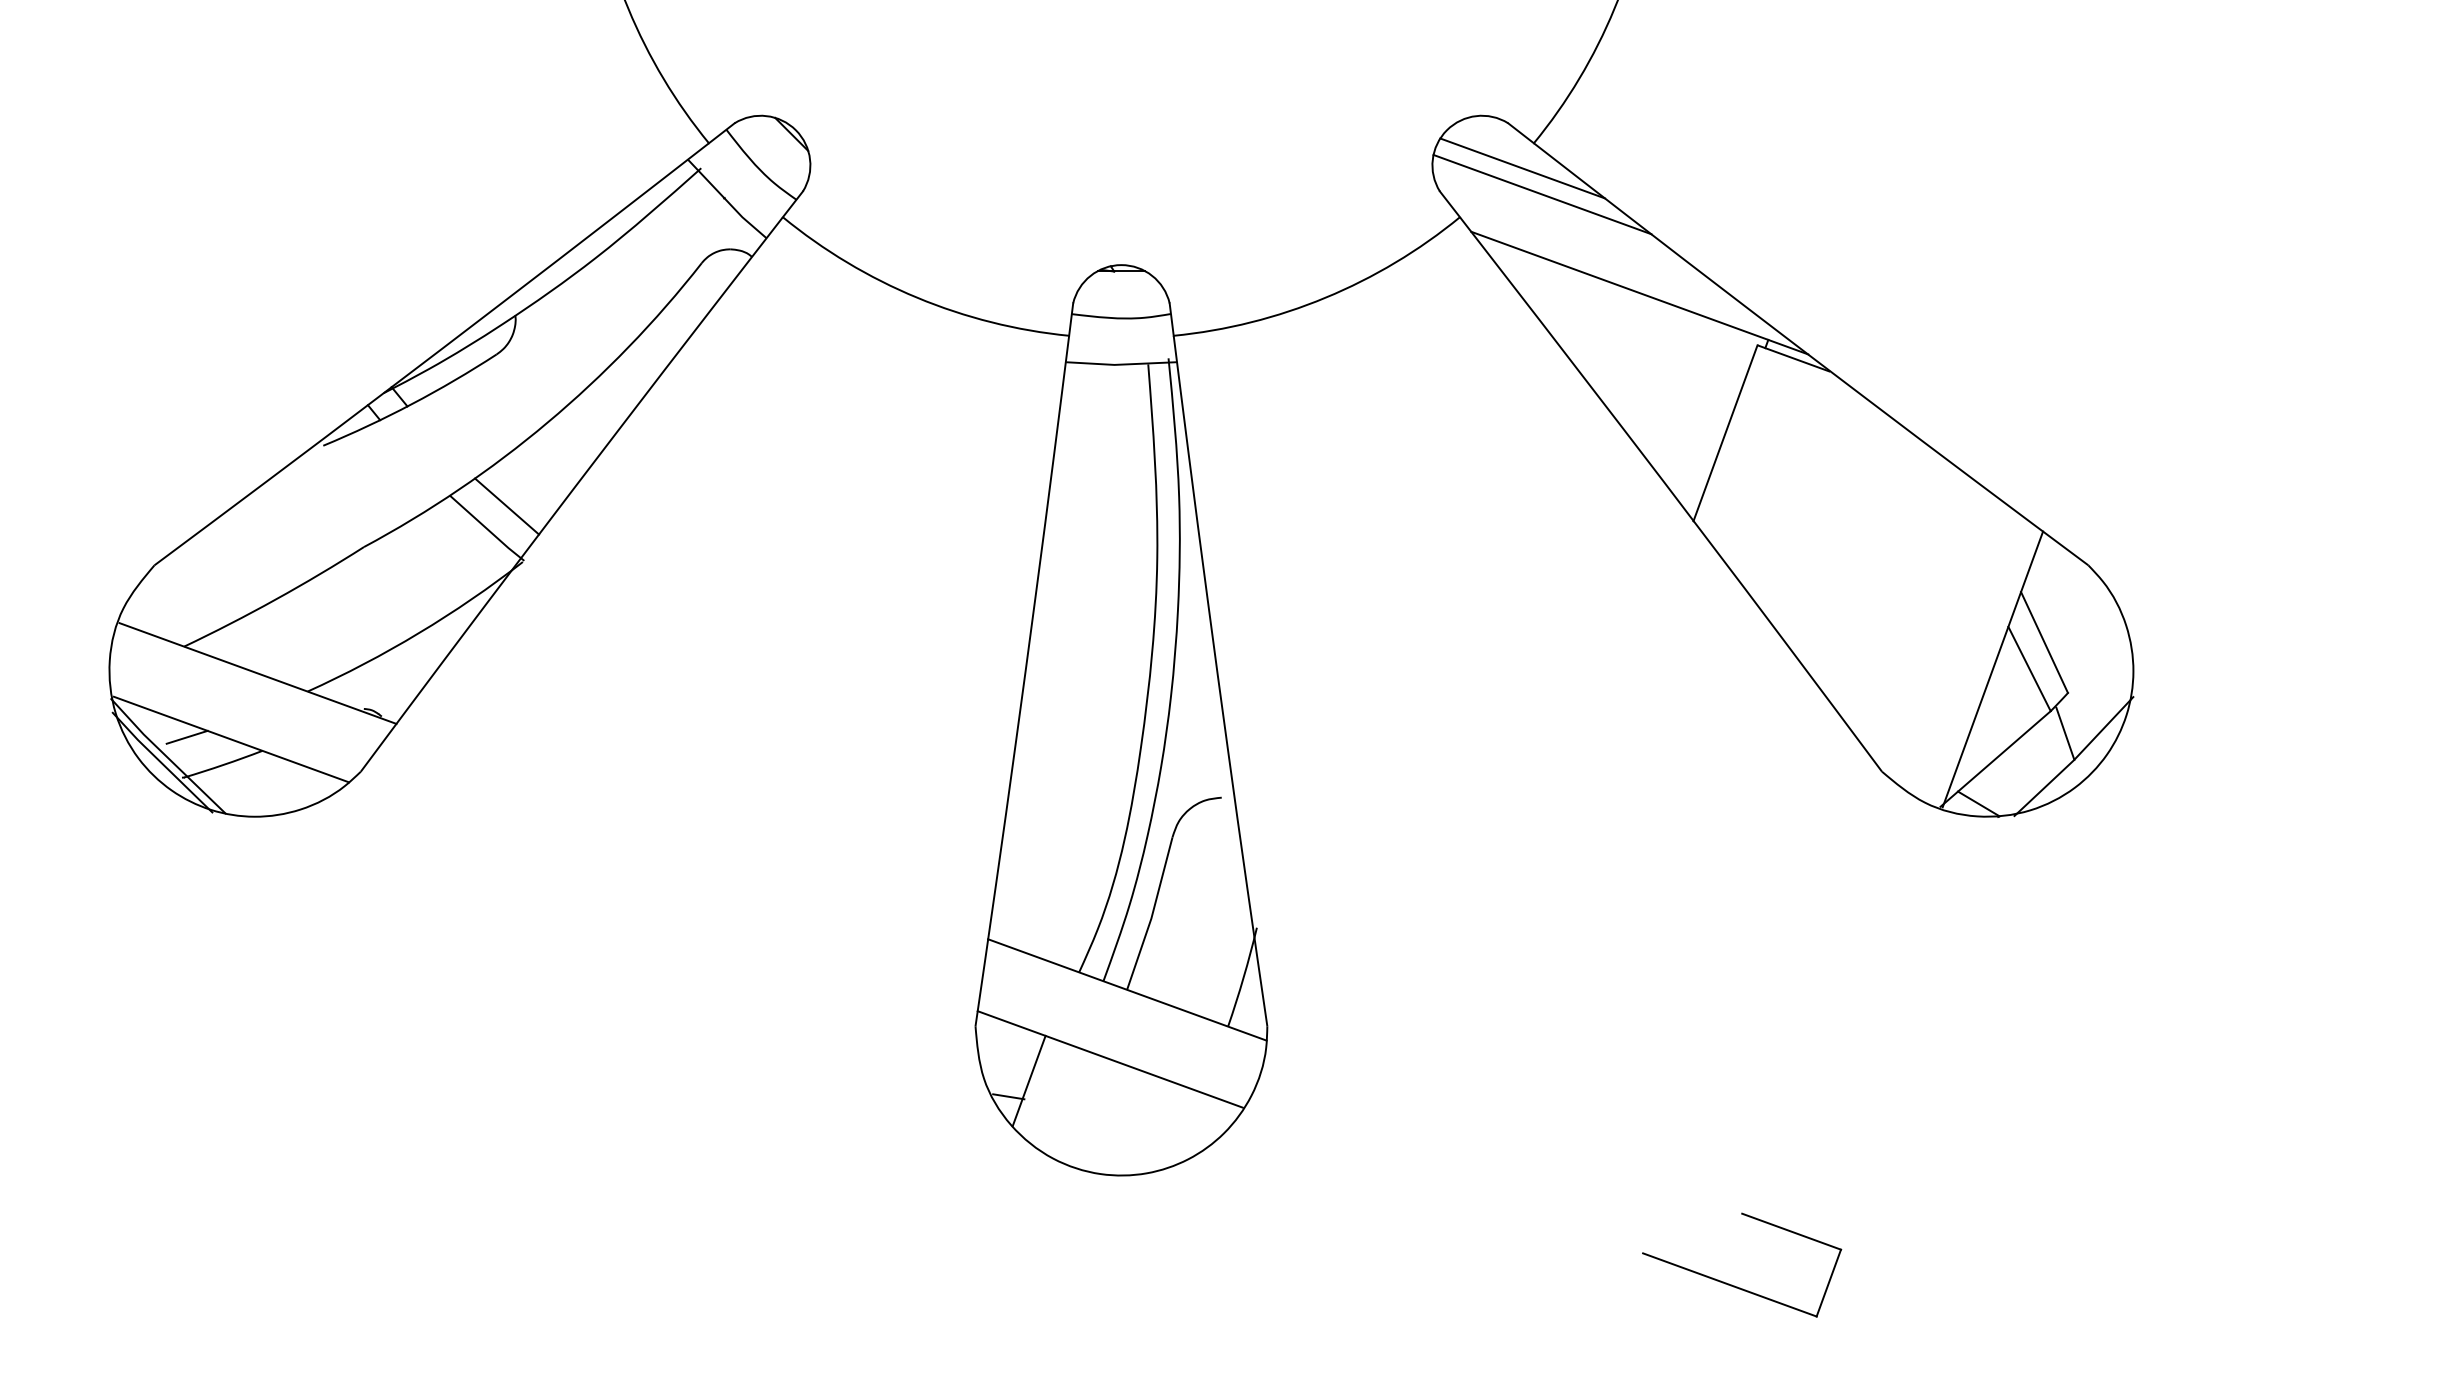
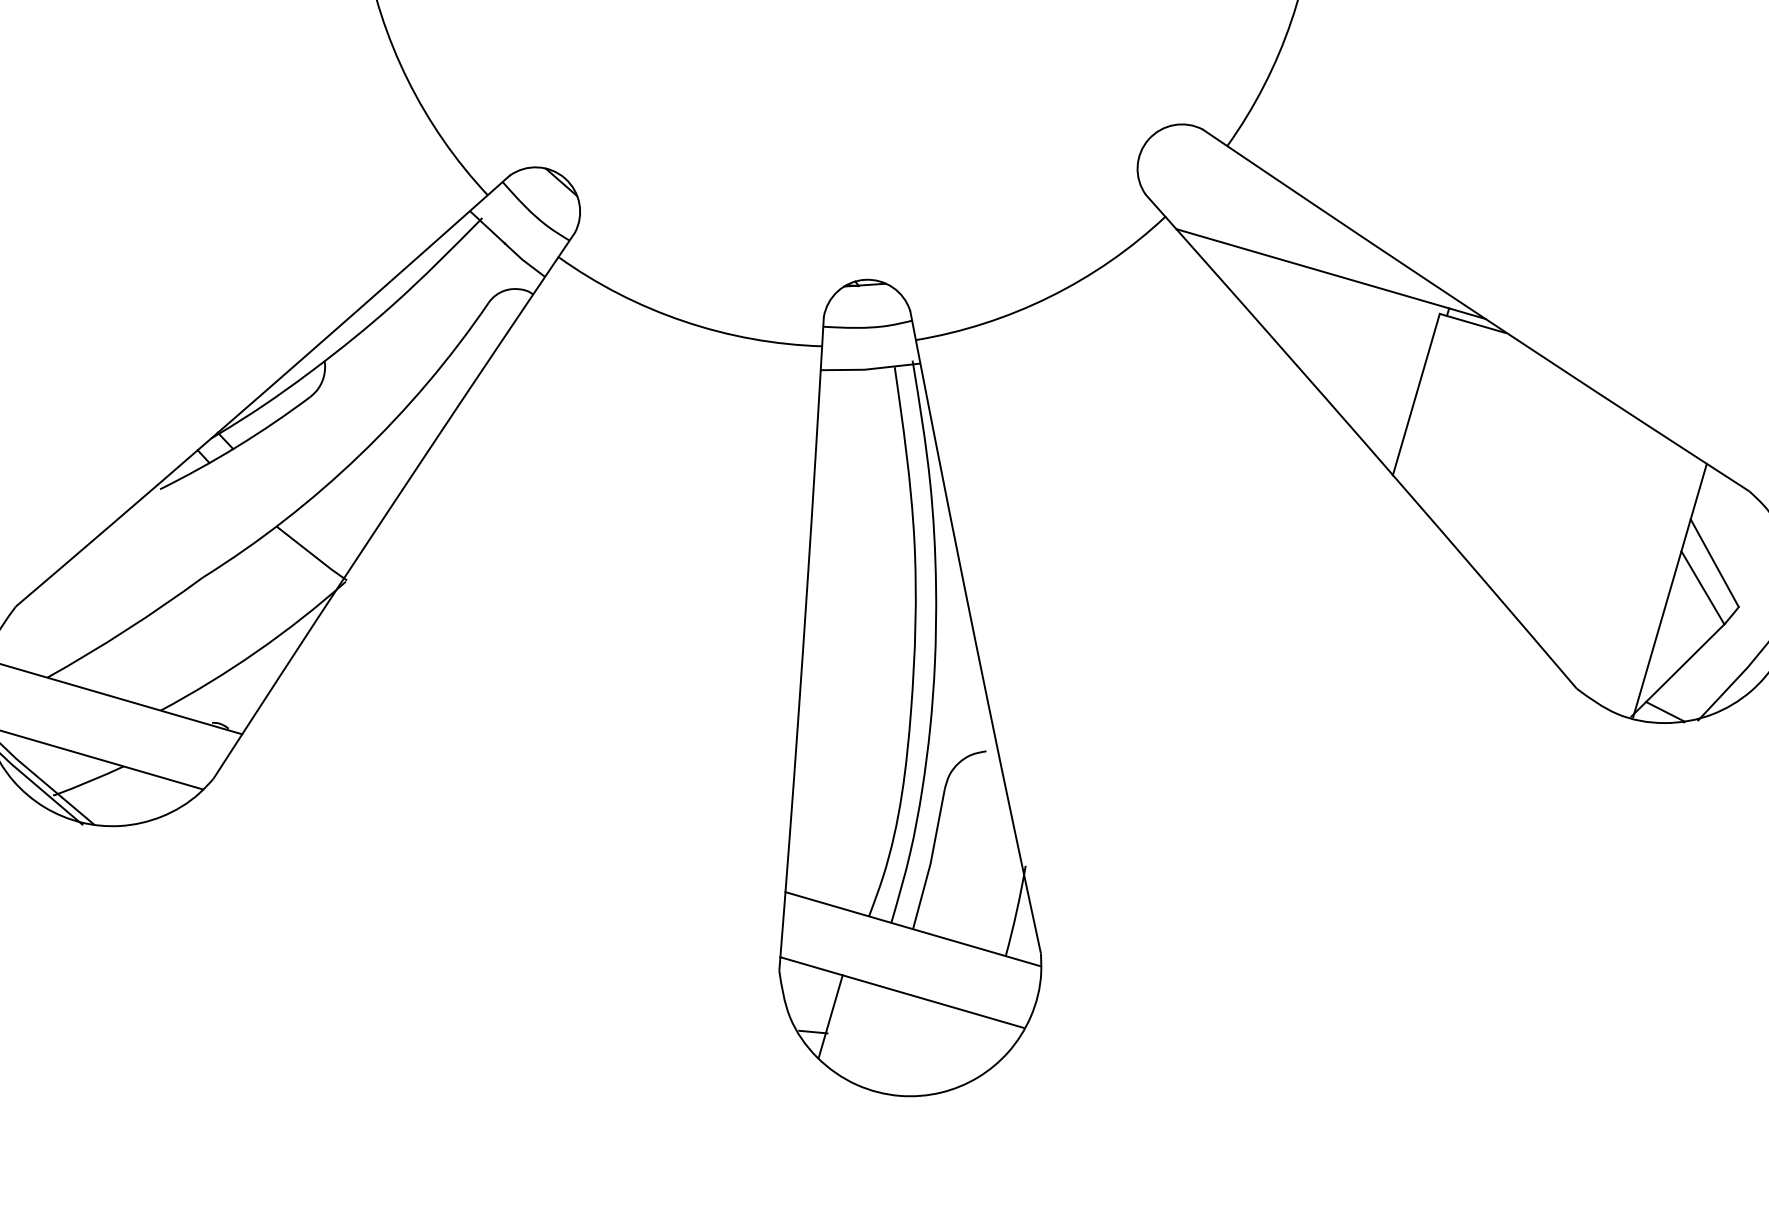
line: (1522, 168) -> (1218, 169), removed
line: (1542, 194) -> (1238, 191), removed
line: (507, 506) -> (328, 532), removed
line: (2065, 733) -> (1738, 643), removed
line: (186, 736) -> (54, 758), removed
part: (1732, 1284) -> (1473, 1157), removed

